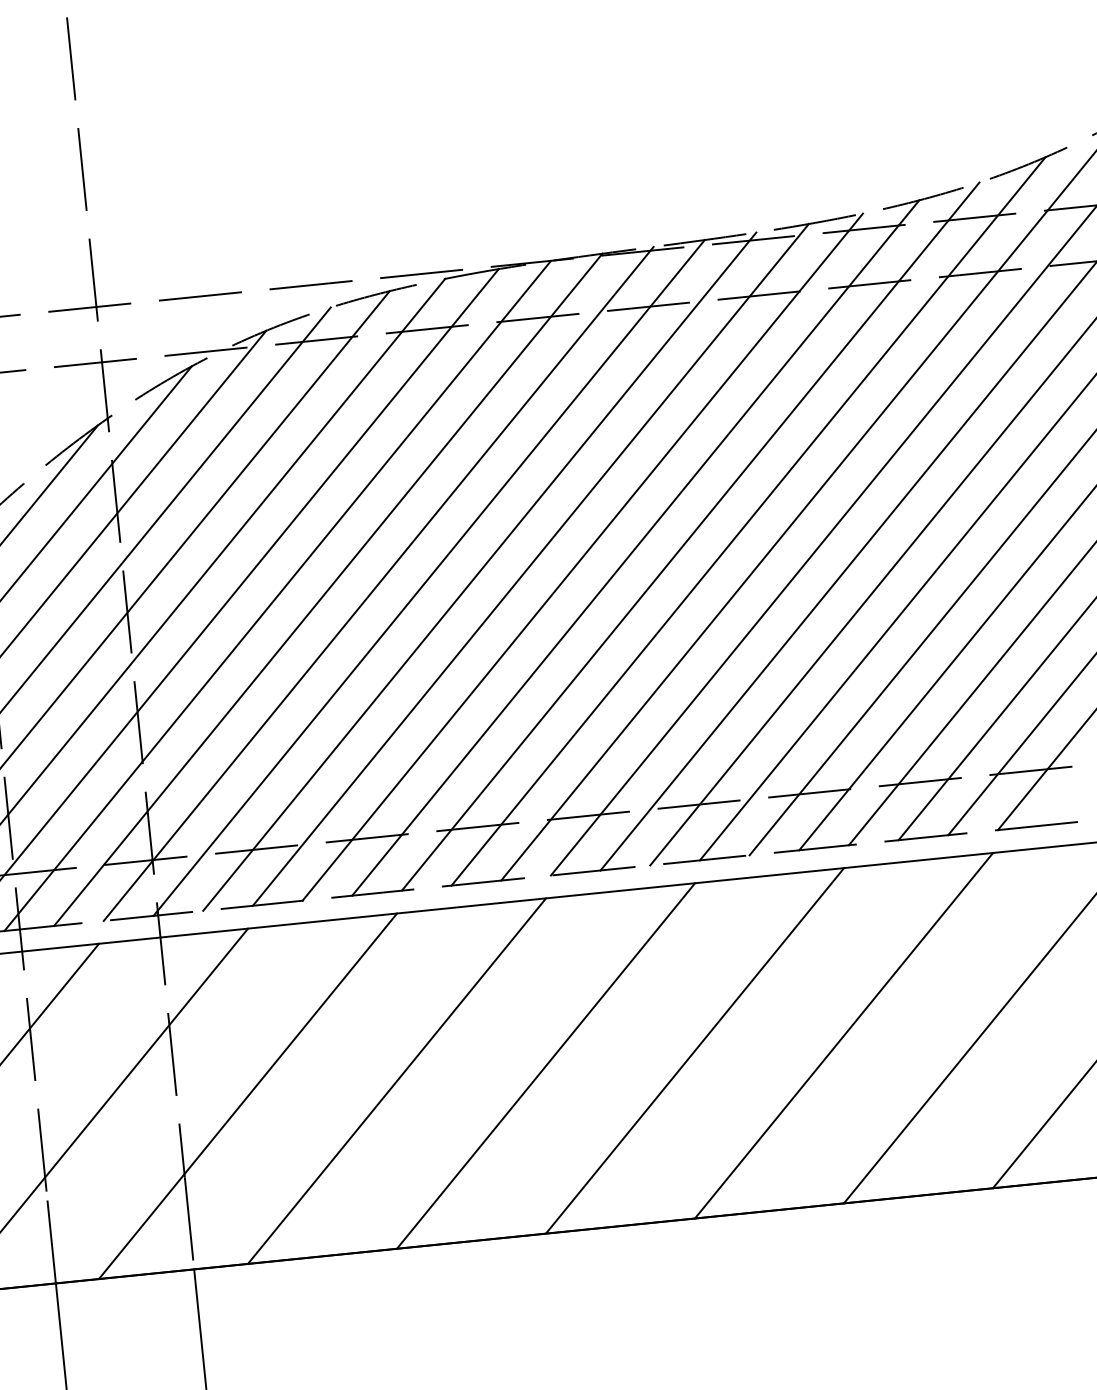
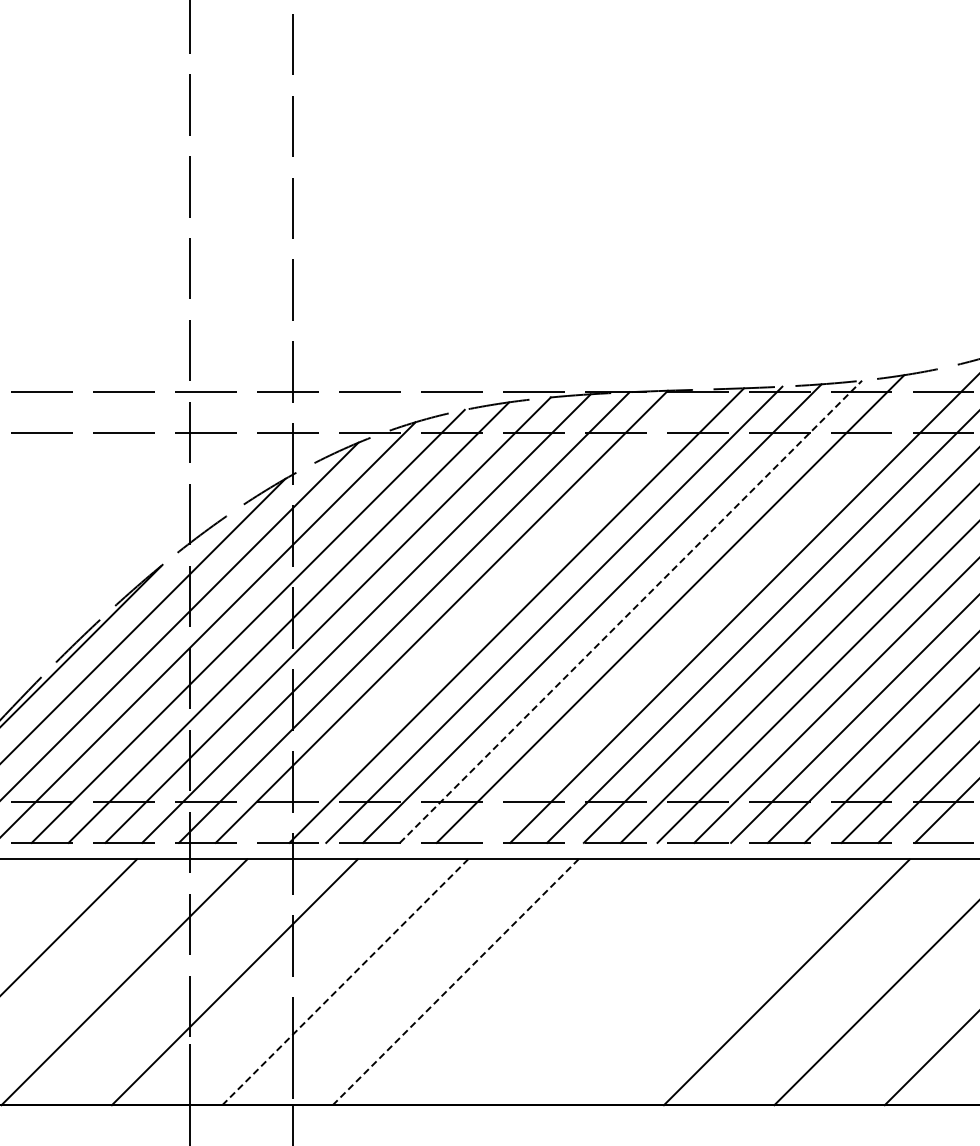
line: (690, 536) -> (711, 604), removed
line: (582, 556) -> (630, 611), solid -> dashed
line: (378, 582) -> (479, 615), removed
line: (695, 1051) -> (676, 982), removed
line: (546, 1066) -> (566, 982), removed
line: (396, 1081) -> (455, 982), solid -> dashed
line: (248, 1096) -> (345, 982), solid -> dashed

